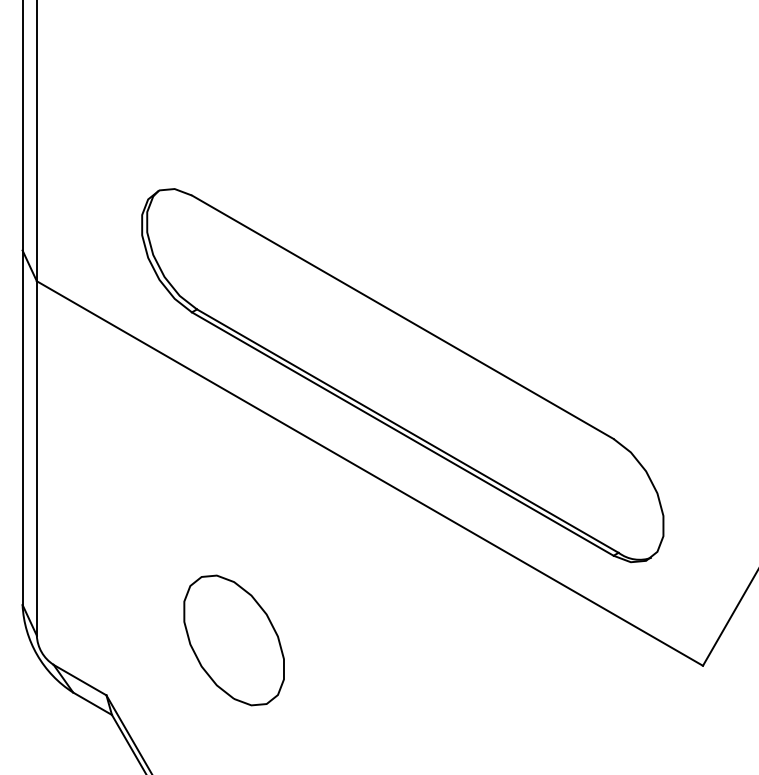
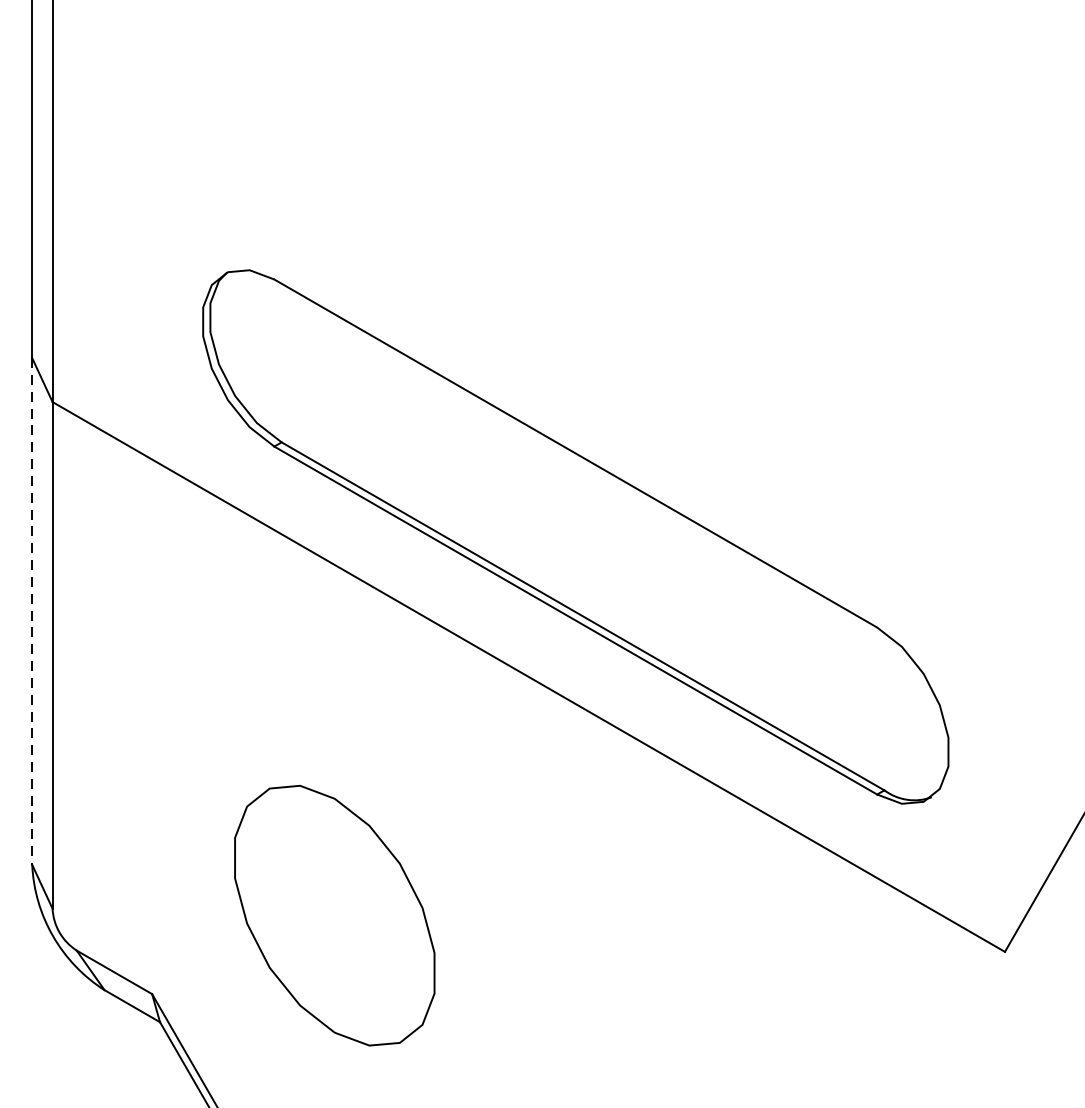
line: (22, 428) -> (32, 612), solid -> dashed
part: (233, 640) -> (333, 915), size x1.4

